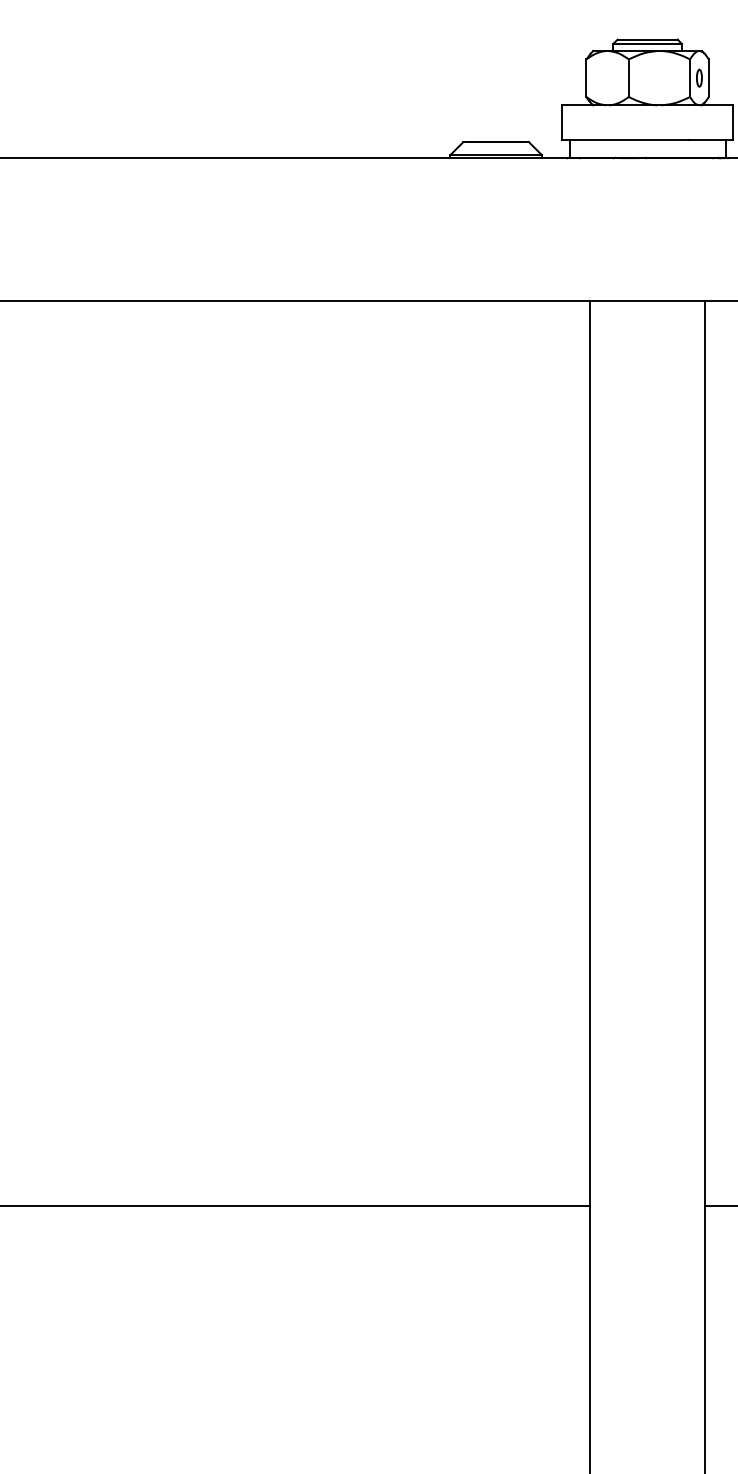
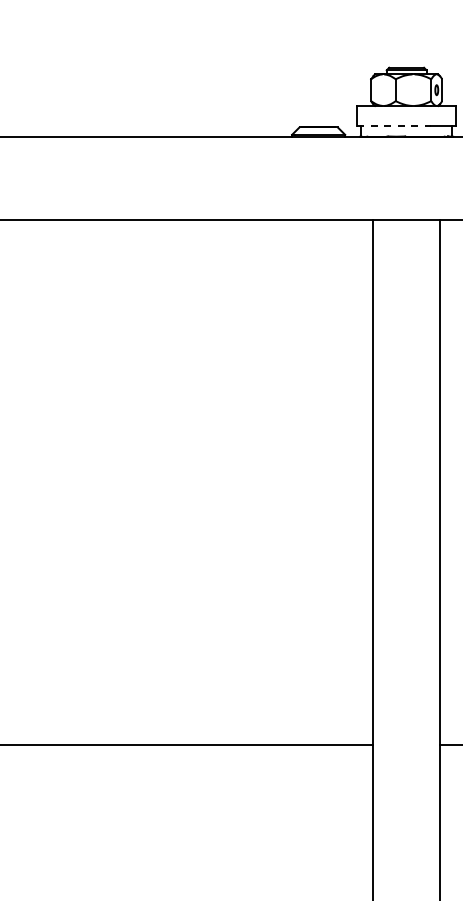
line: (624, 138) -> (393, 125), solid -> dashed

